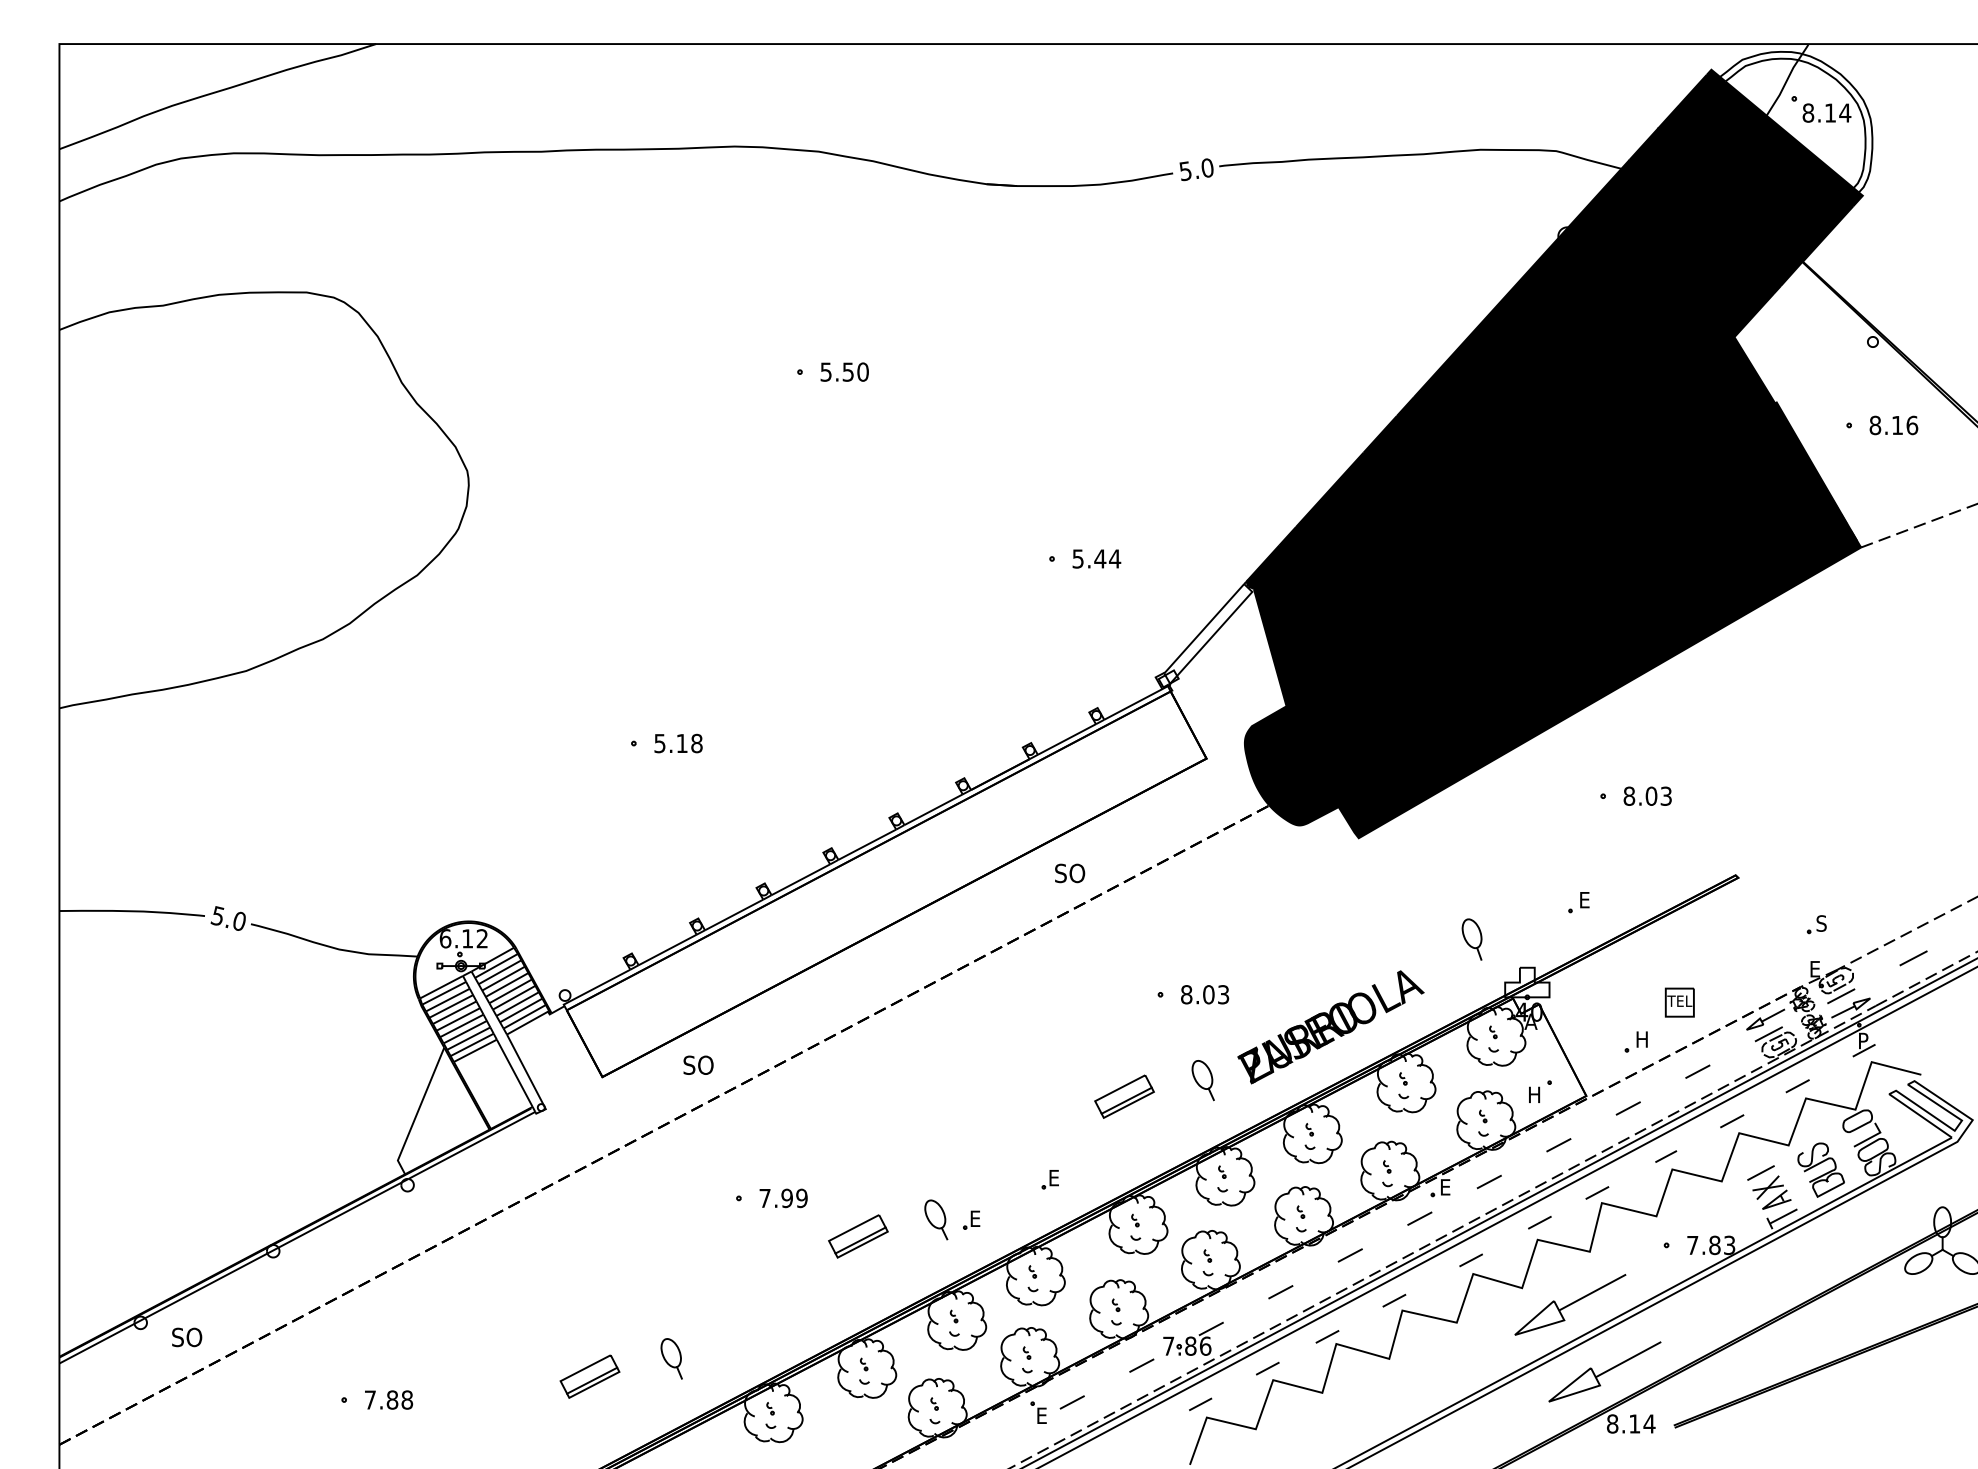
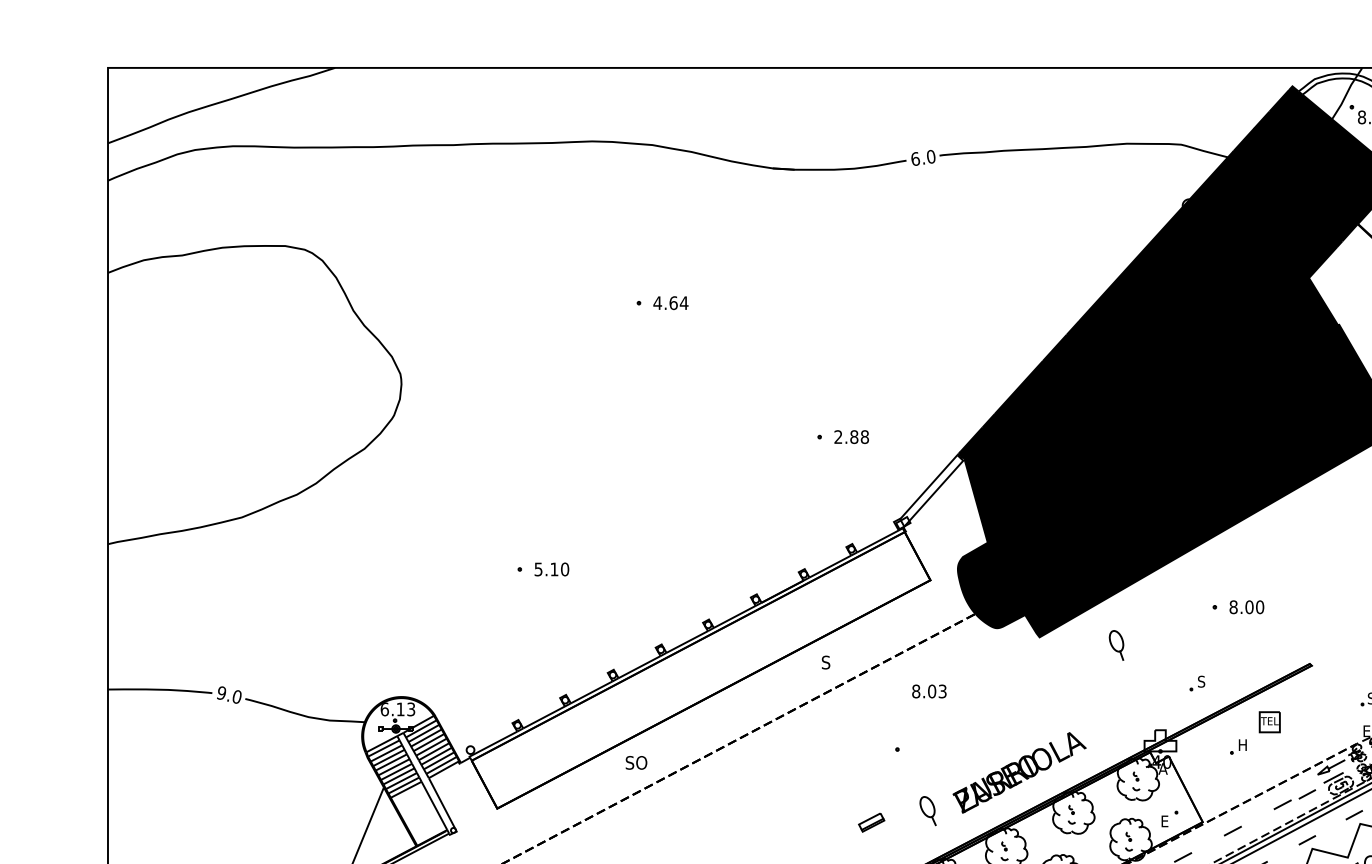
text: (1185, 171) -> (915, 159), 5.0 -> 6.0
text: (844, 371) -> (670, 302), 5.50 -> 4.64
text: (1096, 558) -> (851, 436), 5.44 -> 2.88
text: (696, 743) -> (564, 569), 5.18 -> 5.10
text: (1666, 795) -> (1260, 606), 8.03 -> 8.00
text: (1077, 873) -> (837, 662), SO -> S
text: (1584, 899) -> (1201, 681), E -> S
text: (217, 915) -> (221, 692), 5.0 -> 9.0
text: (481, 938) -> (410, 709), 6.12 -> 6.13
part: (1471, 939) -> (1116, 645), moved
text: (1205, 994) -> (929, 691), moved
part: (1679, 1002) -> (1269, 722), moved
part: (1635, 1041) -> (1238, 746), moved
line: (1732, 1057) -> (1307, 794), added
text: (698, 1064) -> (636, 762), moved
text: (1535, 1094) -> (1166, 821), H -> E
part: (1124, 1096) -> (871, 822), size x0.6

